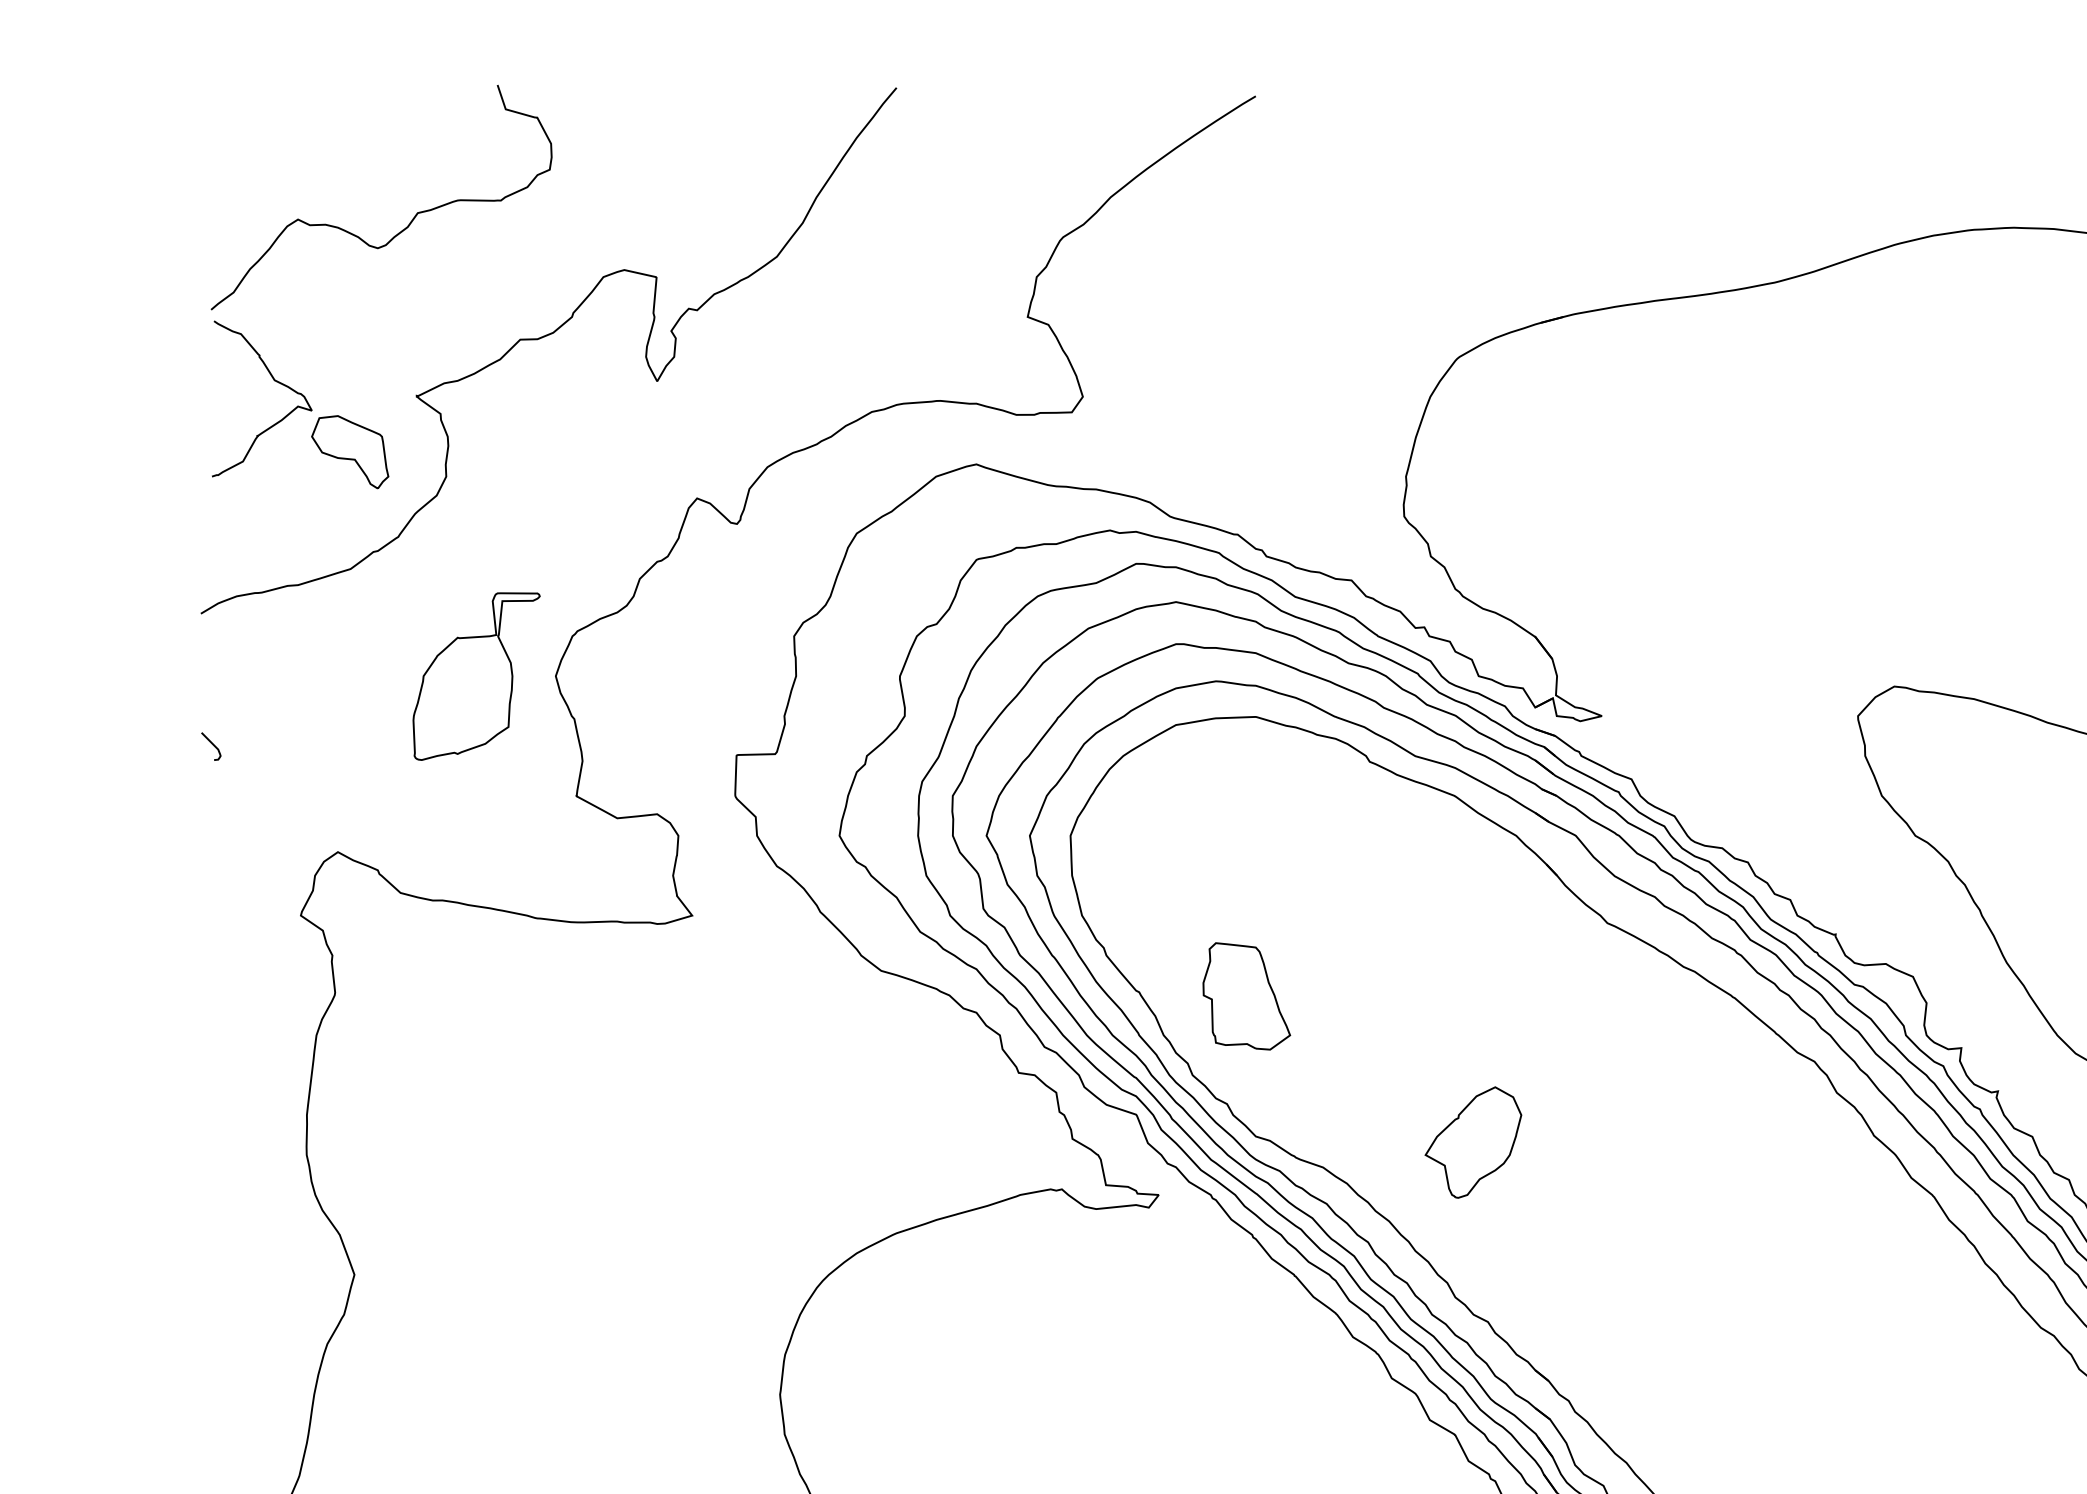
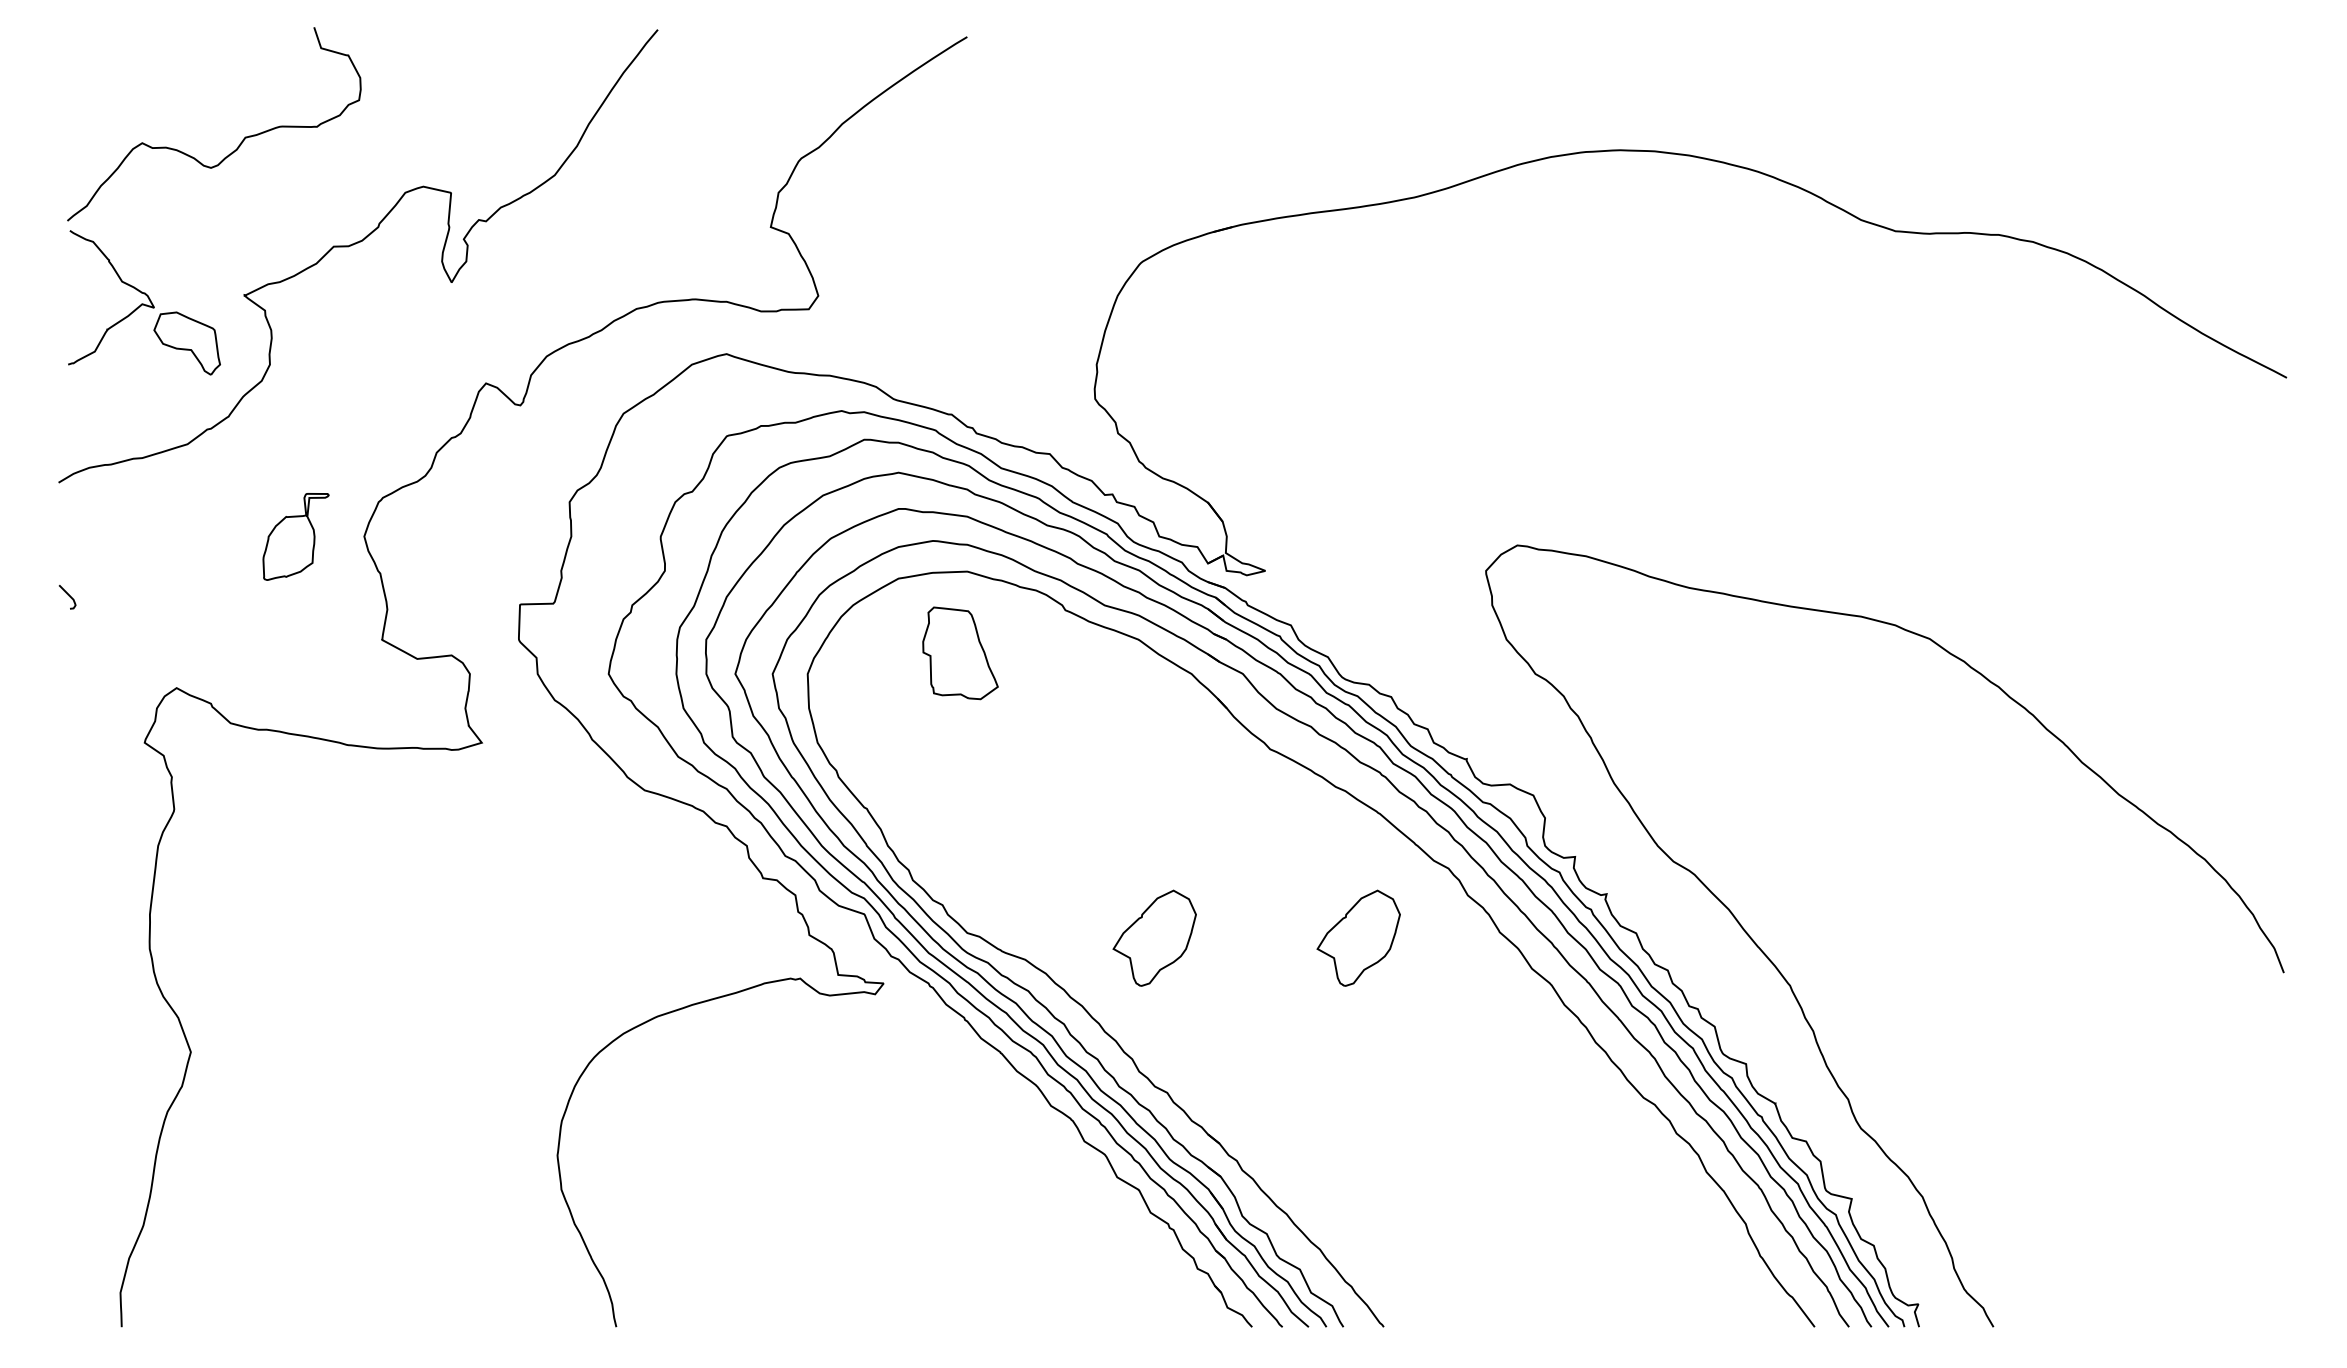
part: (475, 676) -> (295, 536), size x0.6
part: (1246, 996) -> (960, 653), moved
part: (1709, 1141) -> (1358, 937), added

